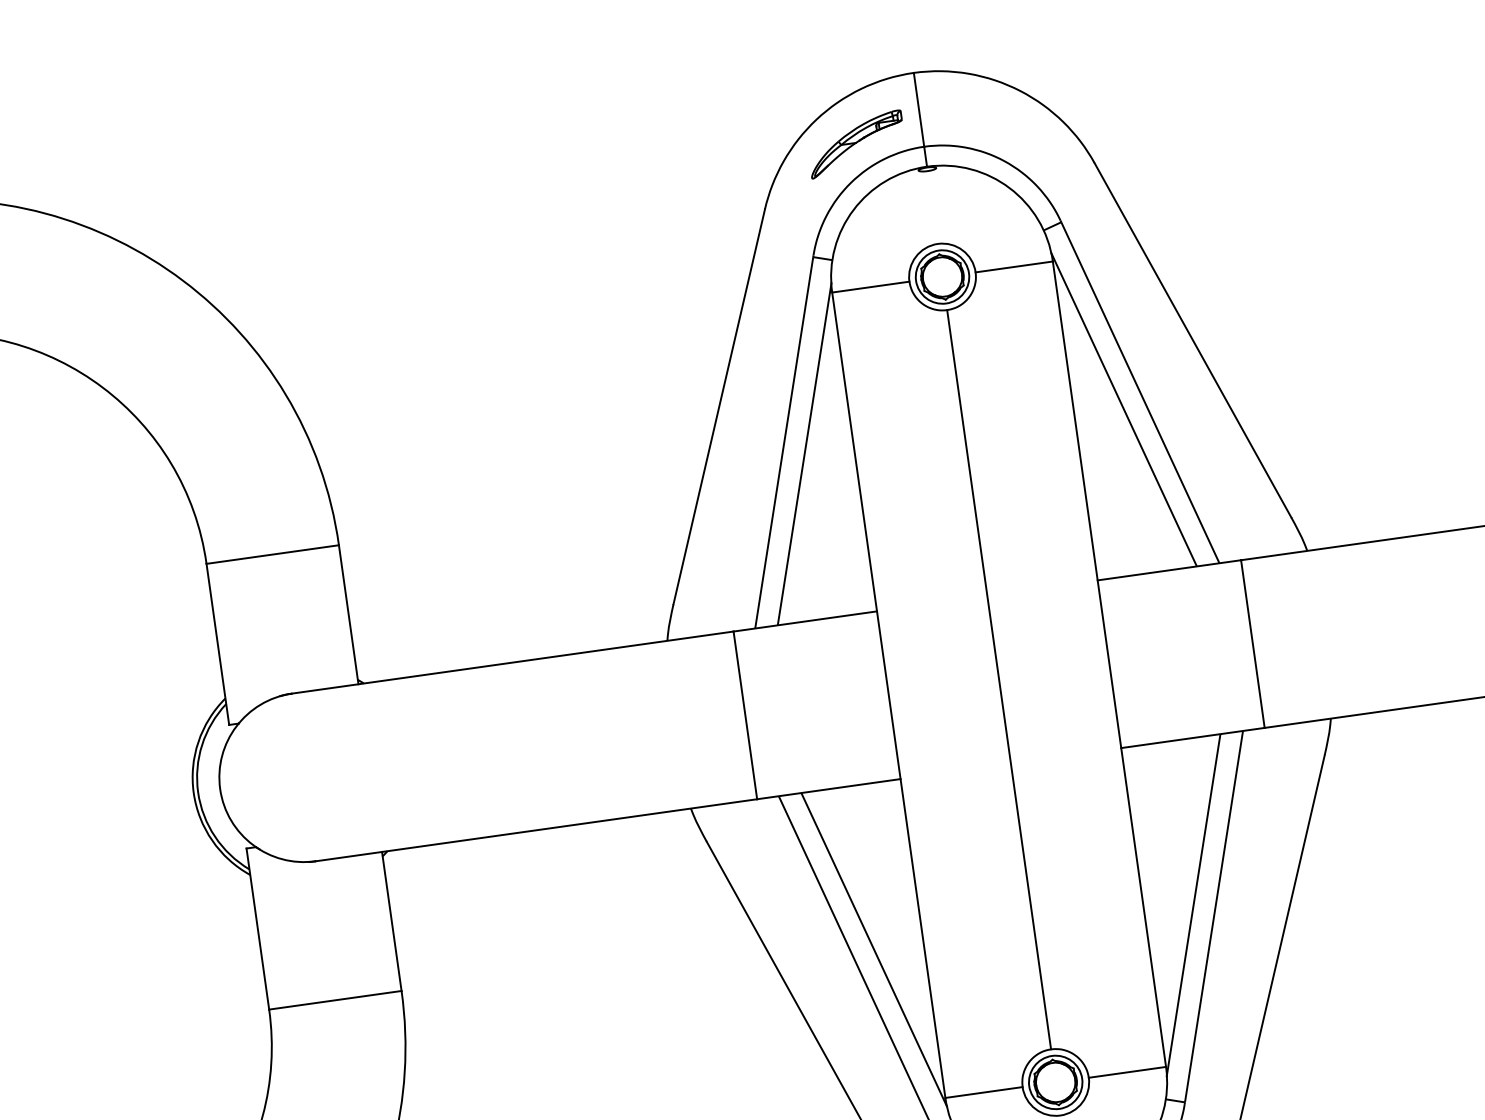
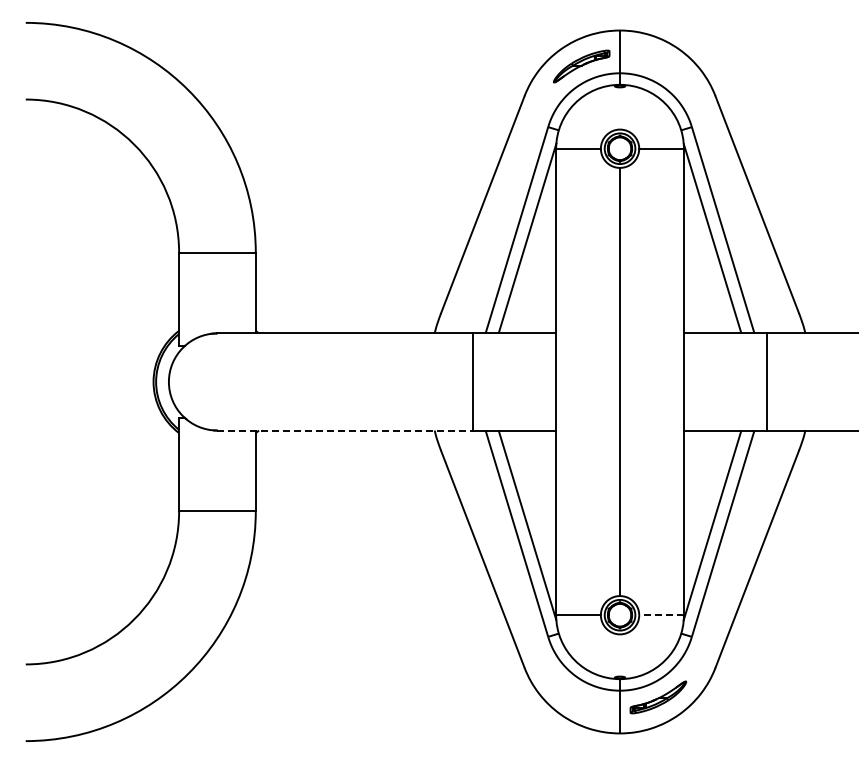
line: (536, 830) -> (345, 430), solid -> dashed
line: (1127, 1072) -> (661, 615), solid -> dashed

